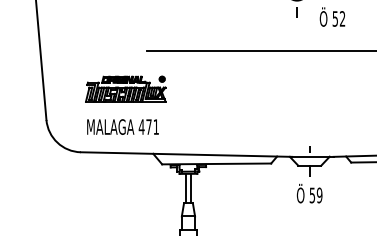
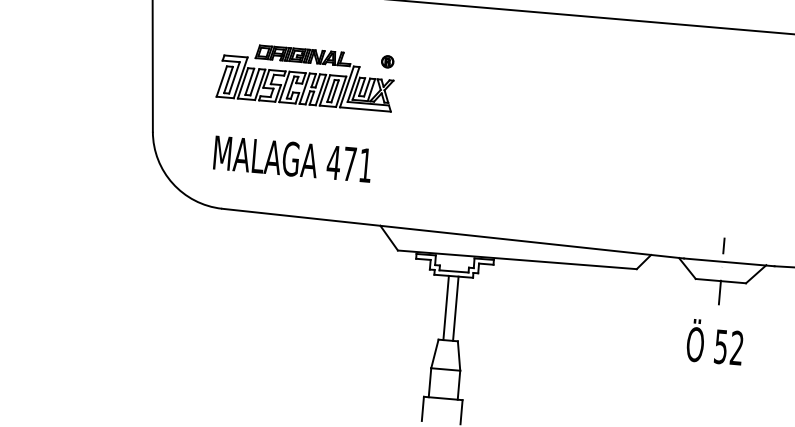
part: (125, 88) -> (305, 75), moved
text: (122, 126) -> (291, 157), moved
text: (319, 195) -> (736, 348), 59 -> 52

